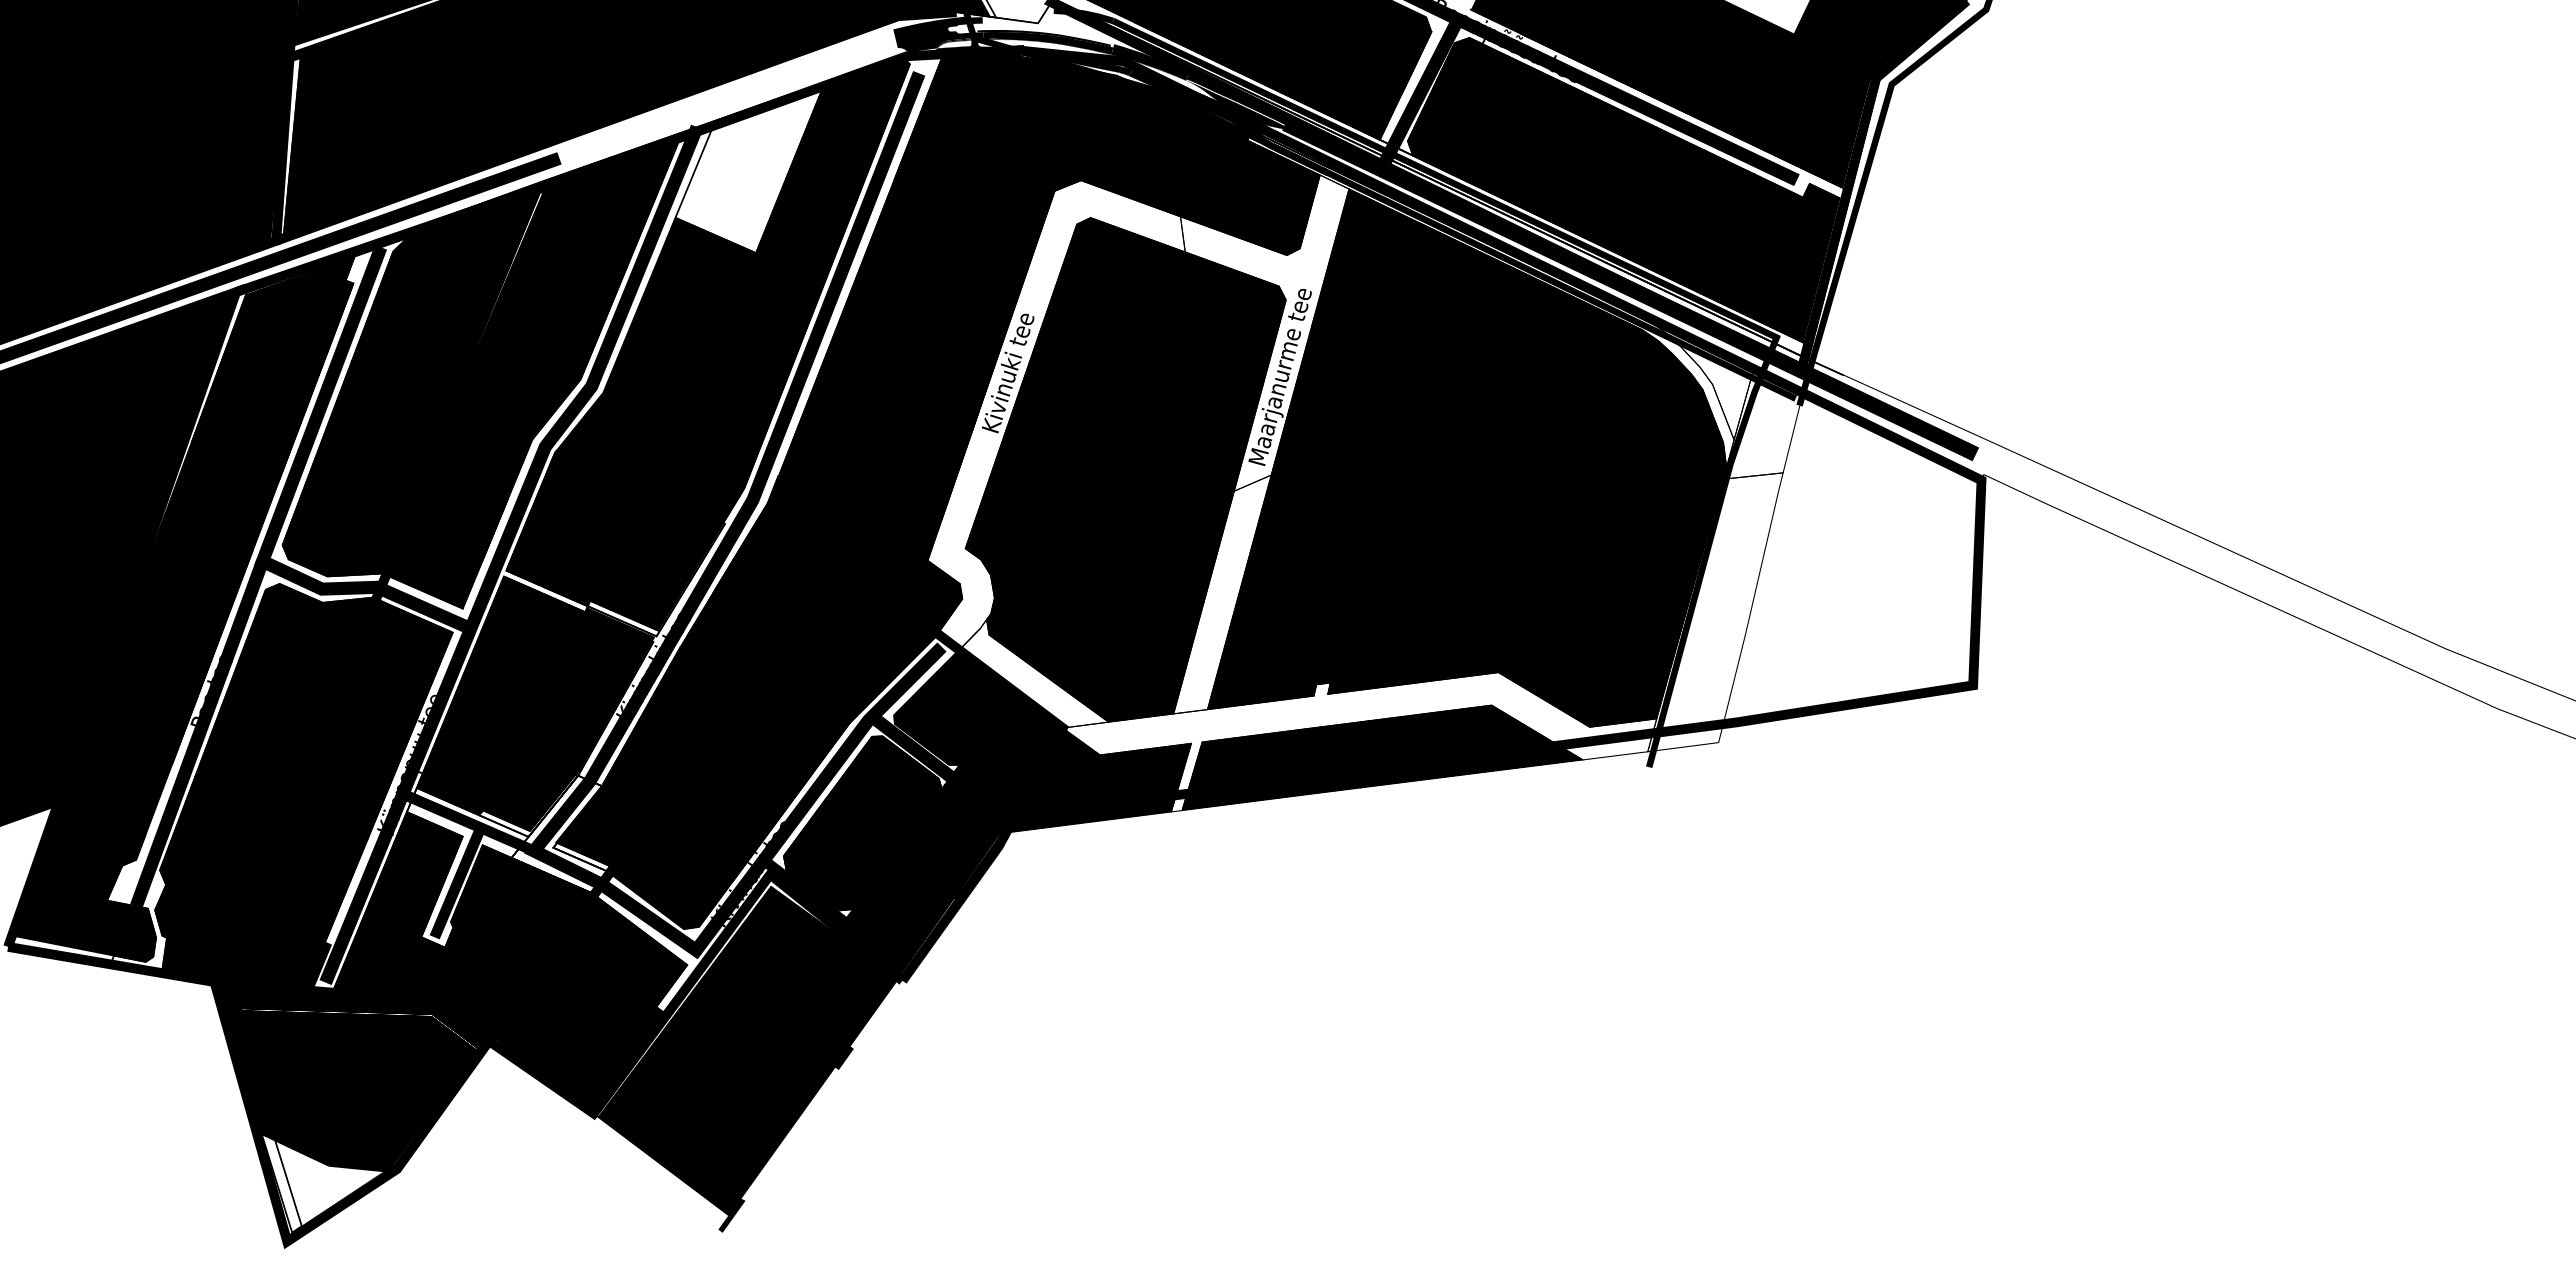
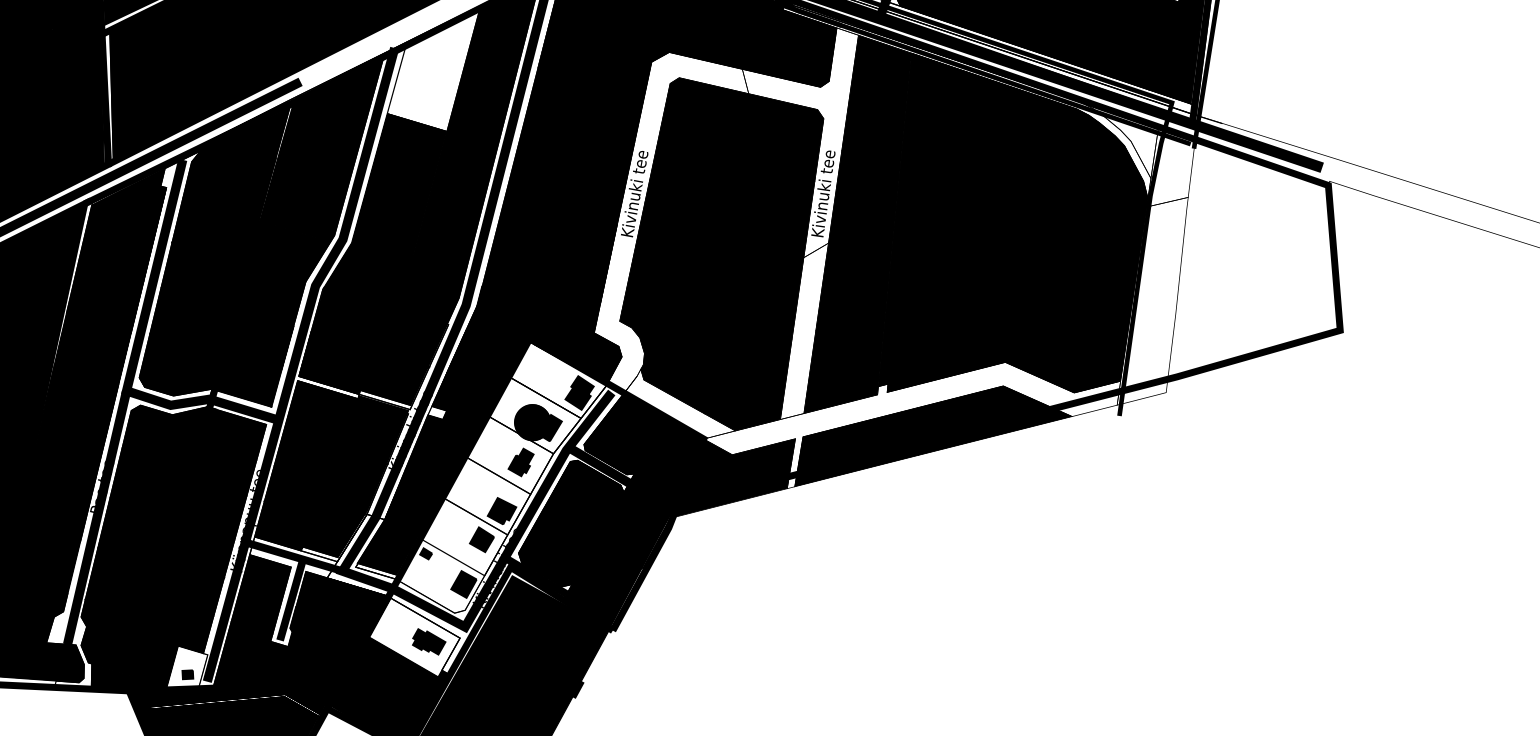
text: (1280, 375) -> (826, 172), Maarjanurme tee -> Kivinuki tee
fill: (693, 645) -> (436, 412), removed
fill: (771, 744) -> (500, 475), removed
fill: (623, 955) -> (414, 636), removed
fill: (298, 958) -> (186, 667), removed

